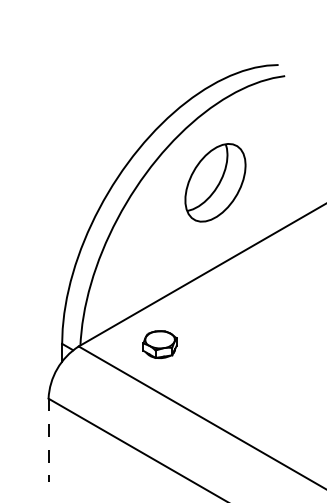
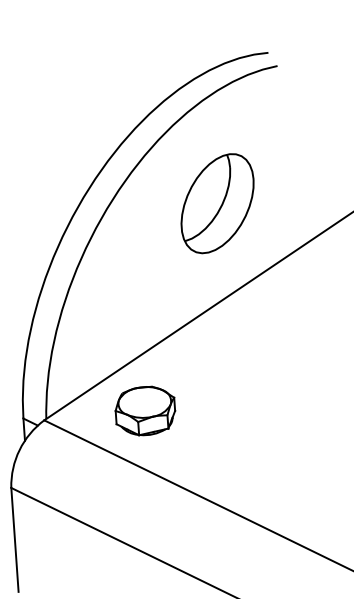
part: (215, 182) -> (217, 203), moved
part: (159, 344) -> (144, 410), size x1.43
line: (48, 440) -> (14, 539), dashed -> solid

